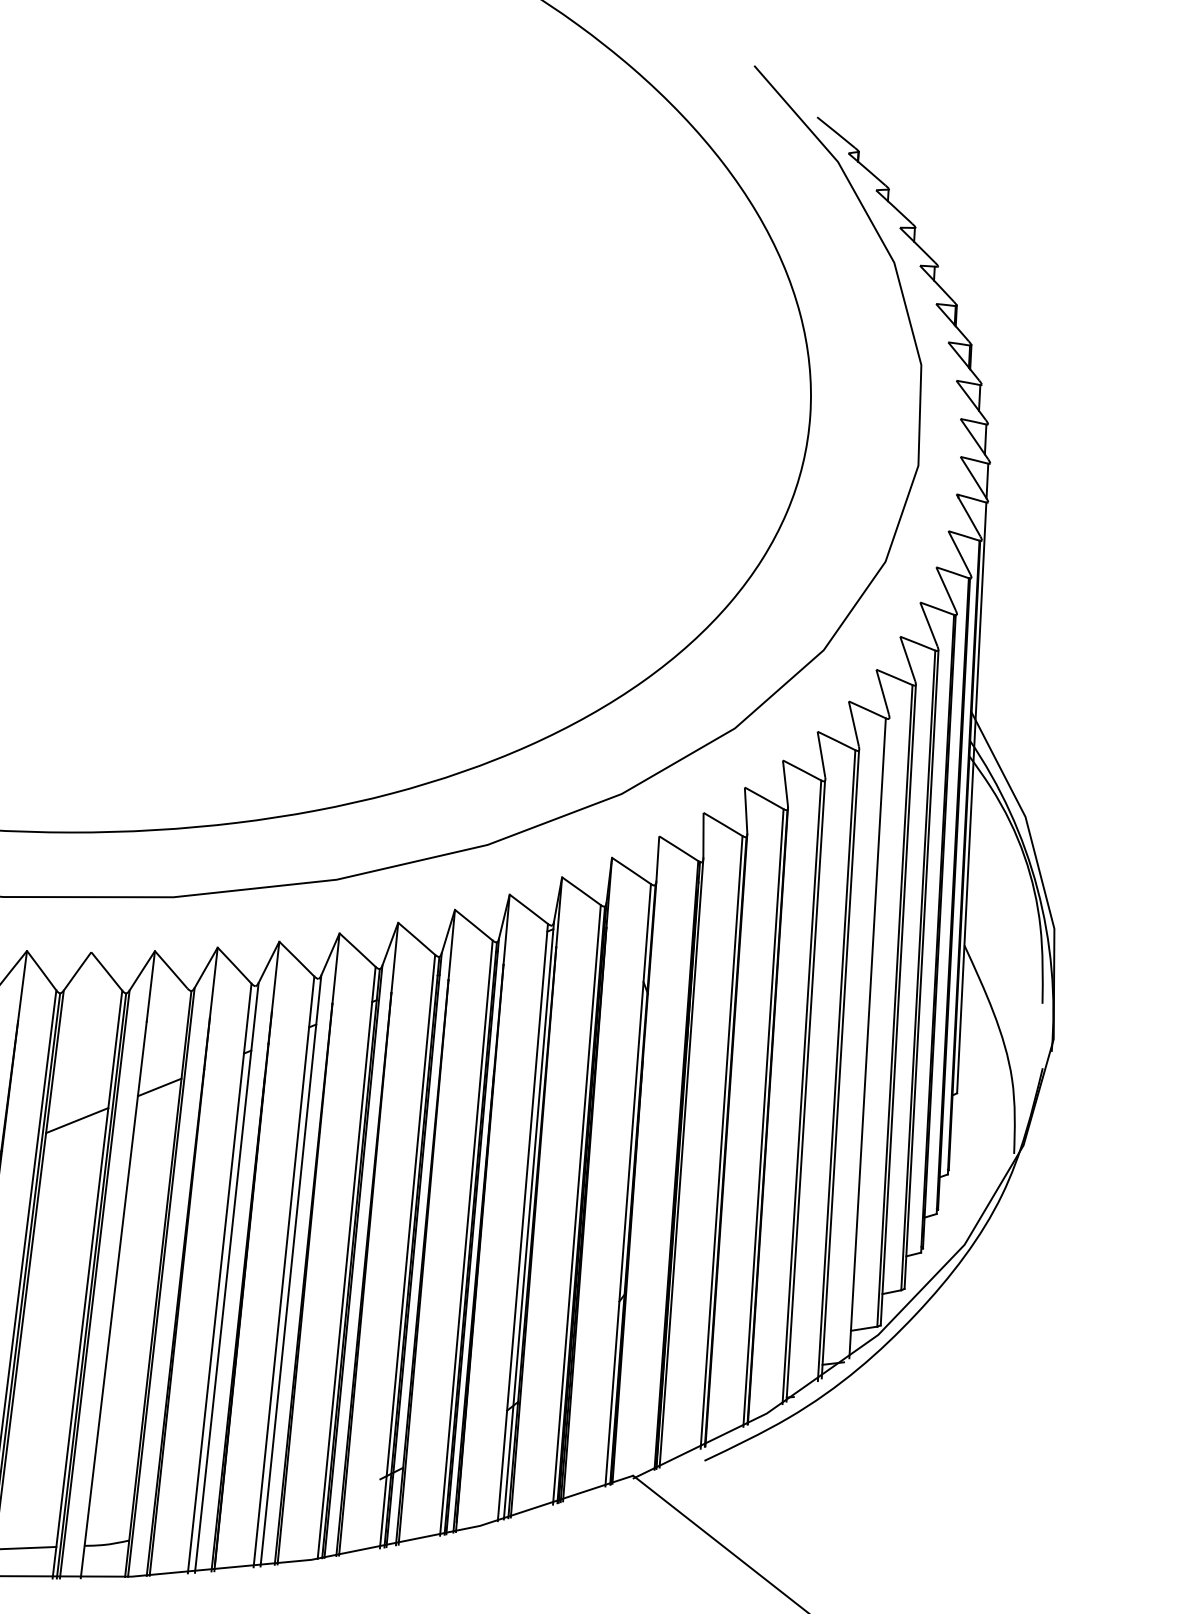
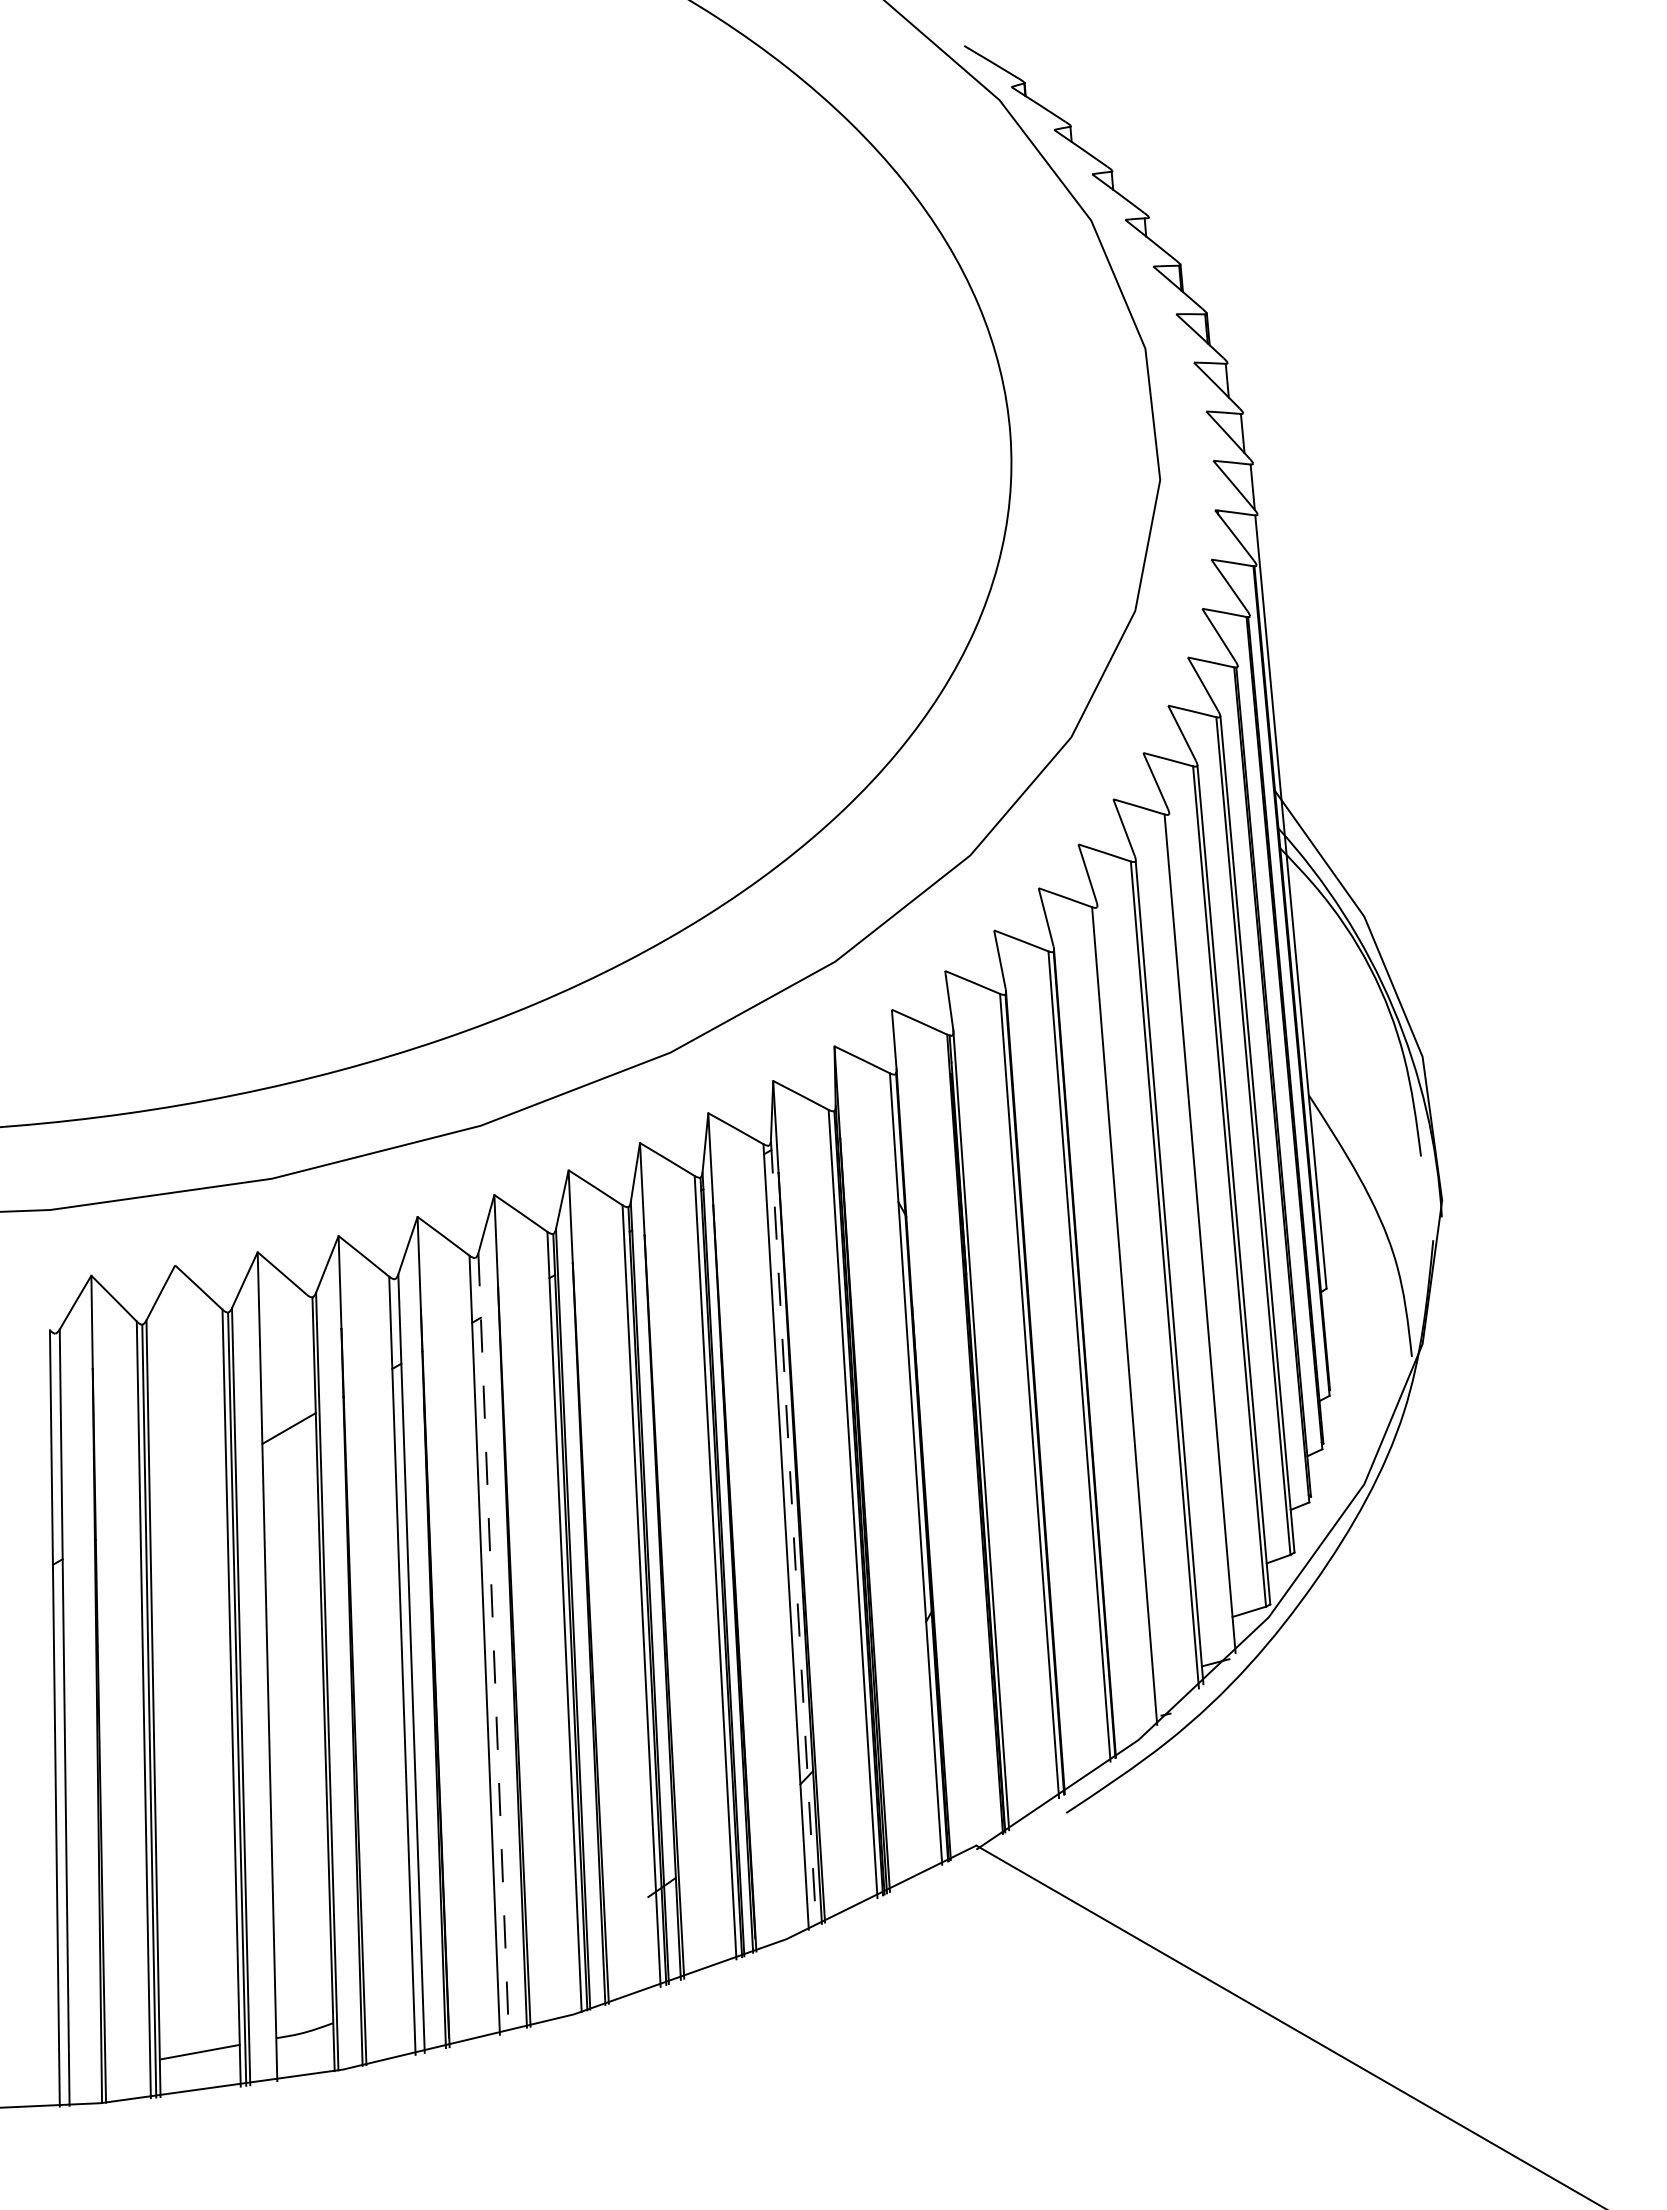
line: (805, 1090) -> (1129, 1313), removed
line: (76, 1120) -> (187, 1486), removed
line: (528, 1220) -> (793, 1533), solid -> dashed
line: (290, 1270) -> (493, 1642), solid -> dashed

